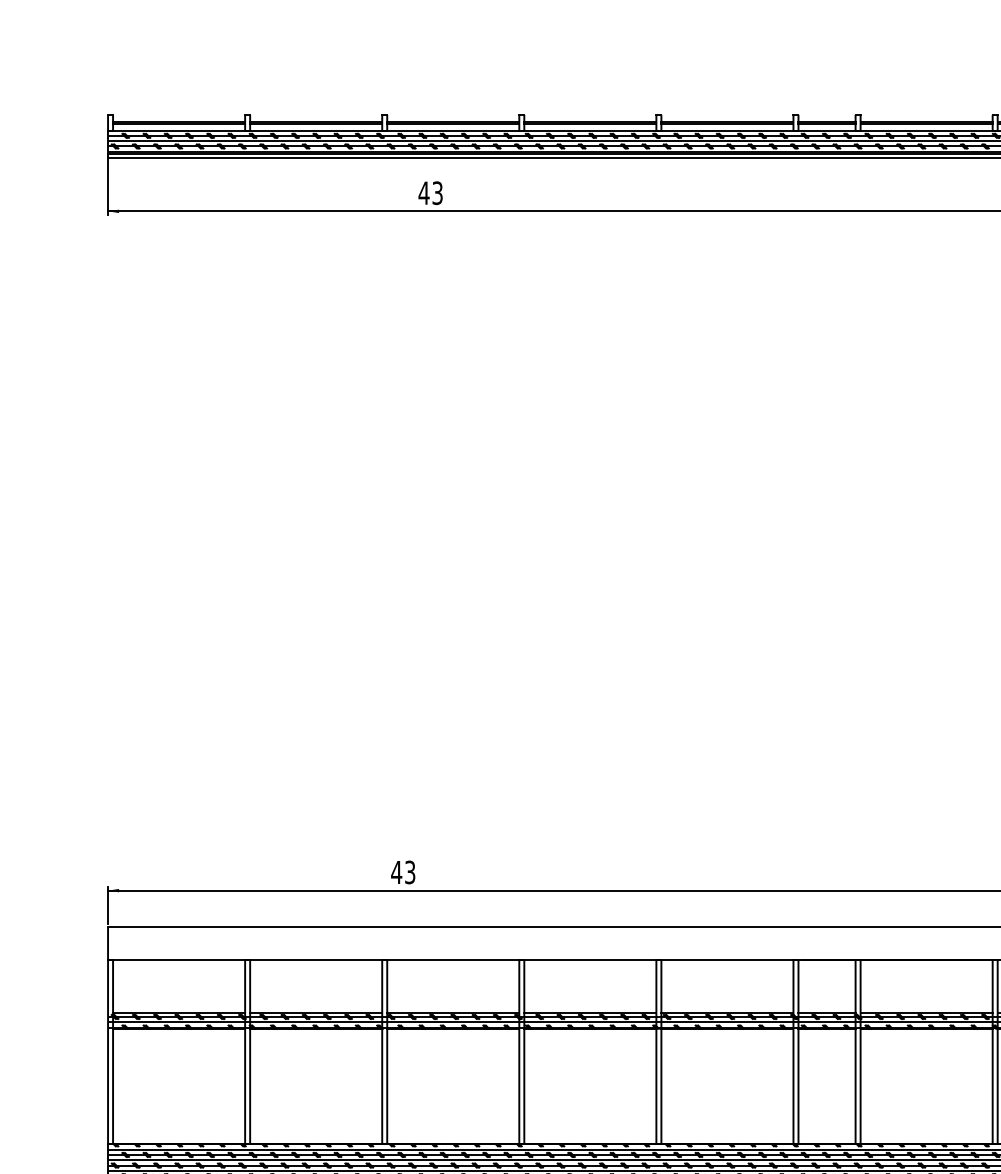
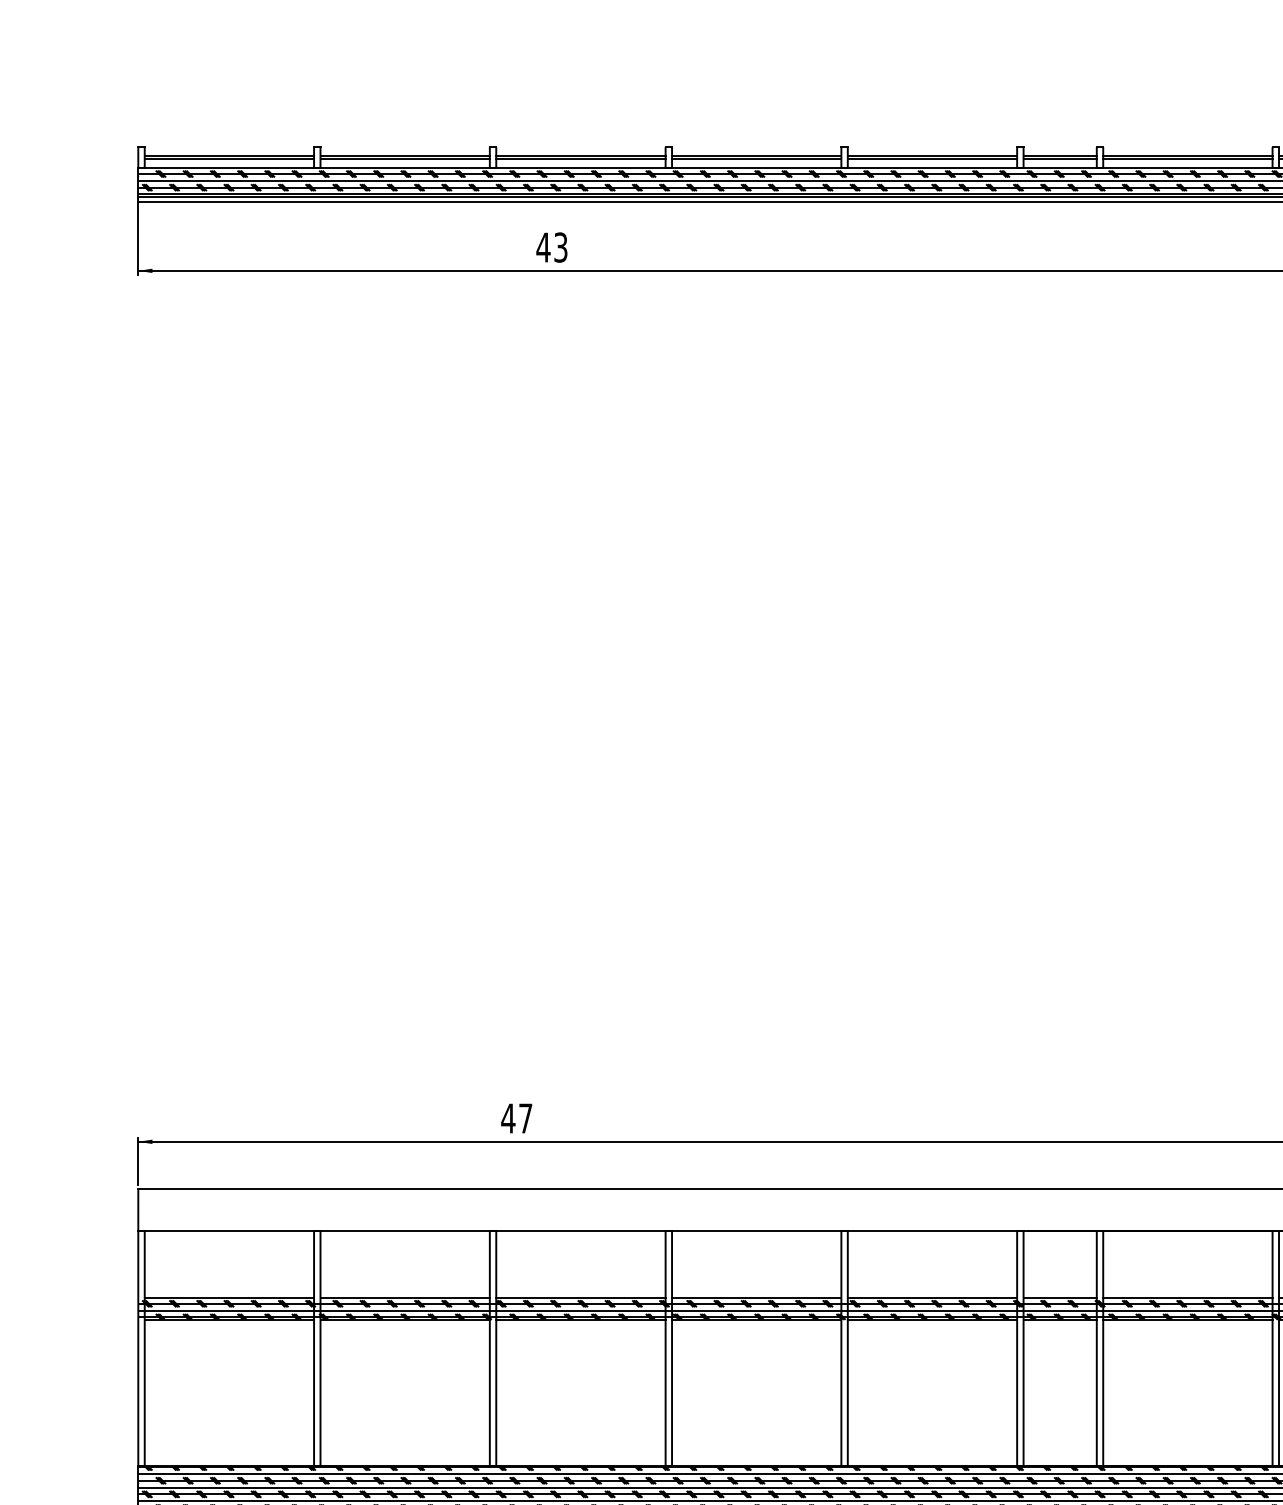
text: (410, 872) -> (525, 1118), 43 -> 47

